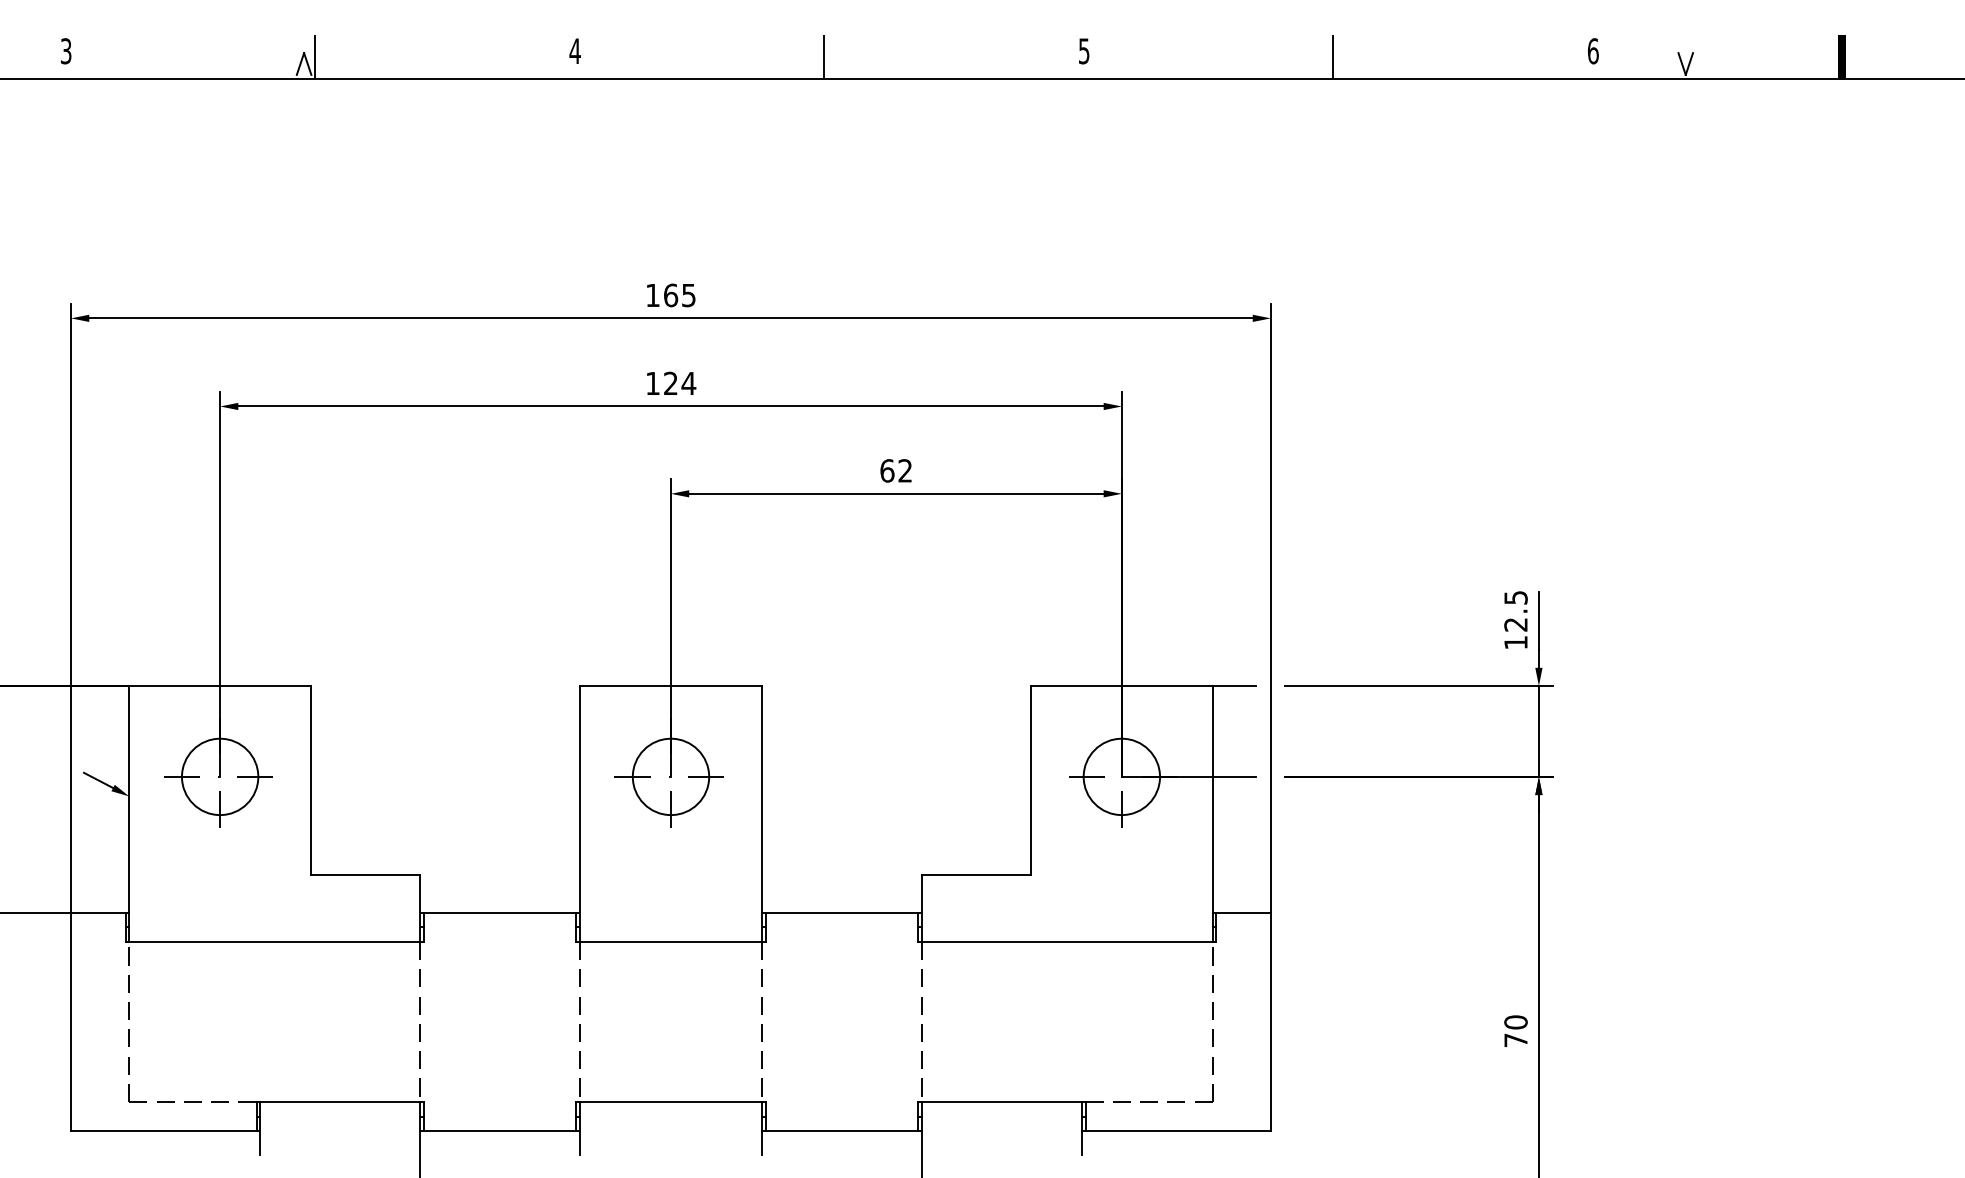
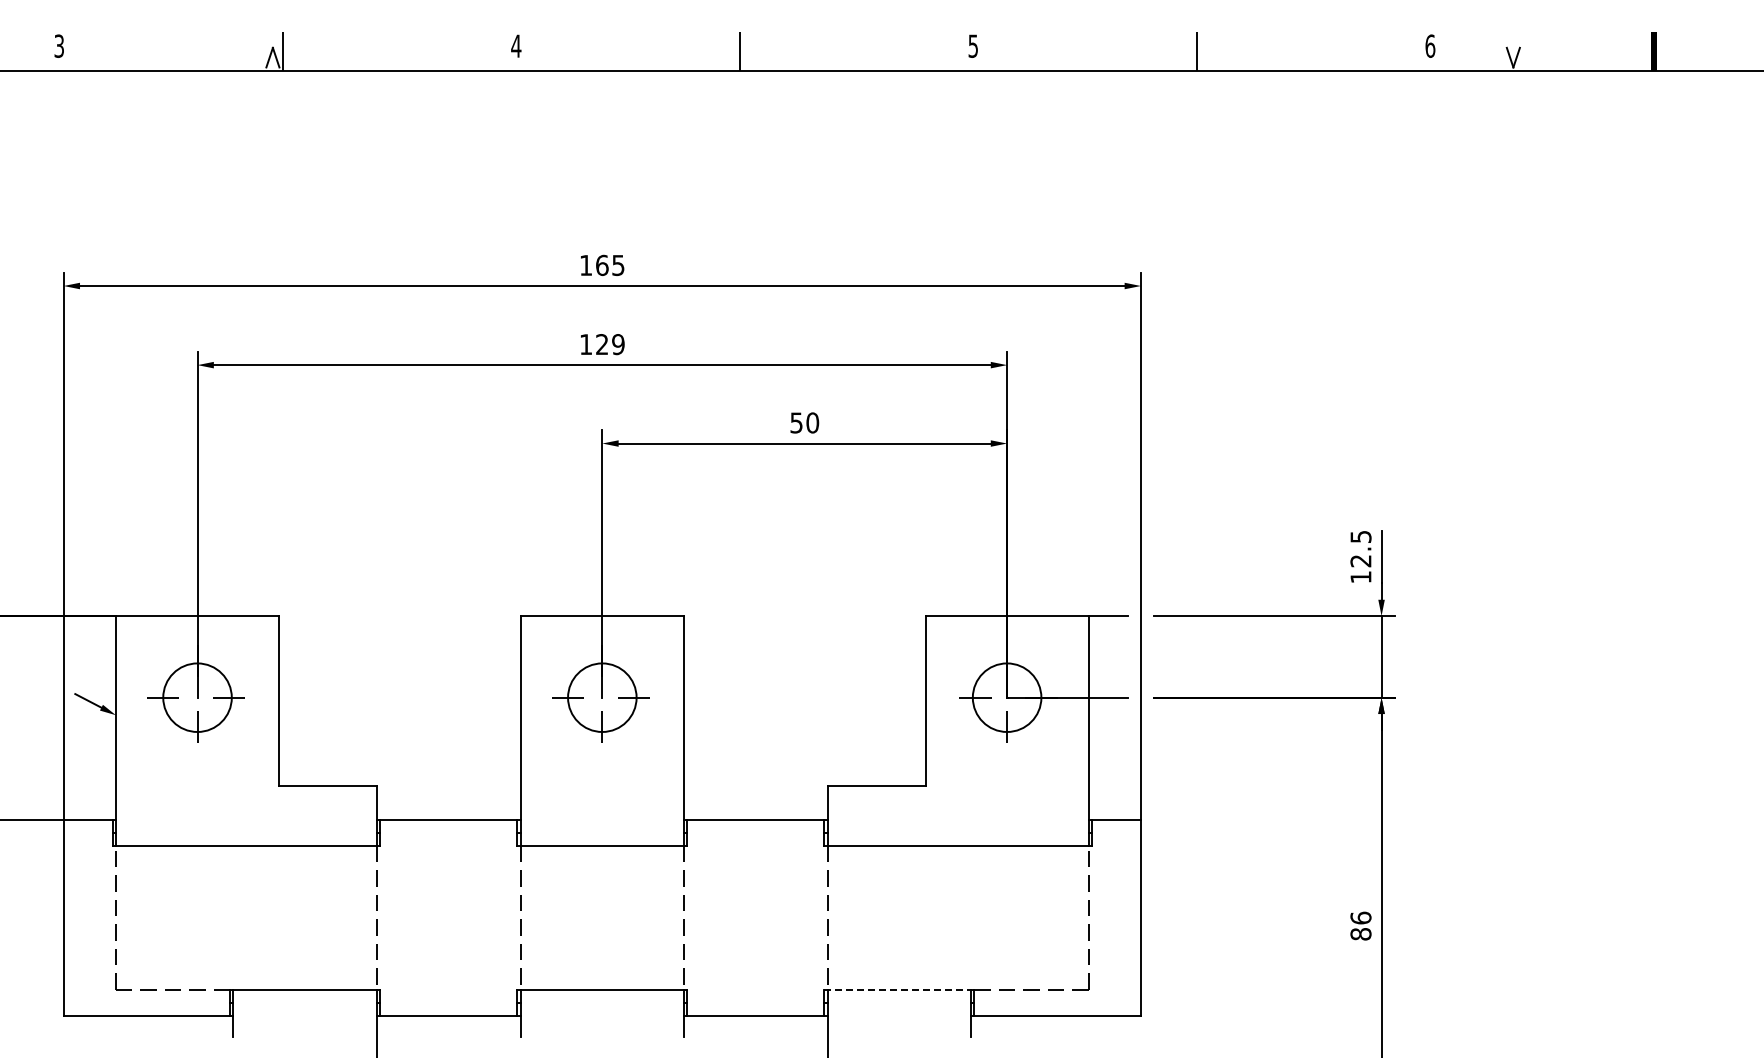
text: (689, 383) -> (618, 344), 124 -> 129
text: (896, 470) -> (804, 422), 62 -> 50
text: (1515, 1030) -> (1360, 925), 70 -> 86
line: (1000, 1101) -> (898, 989), solid -> dashed

